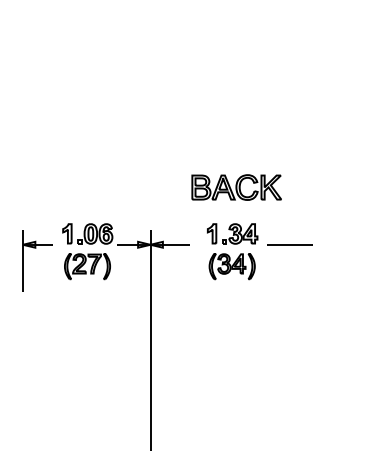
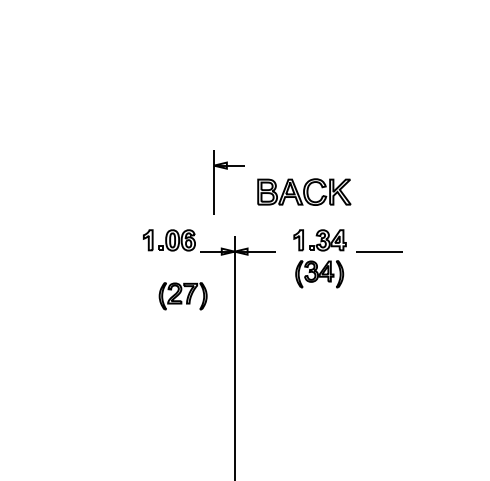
part: (236, 186) -> (304, 191), moved
part: (35, 248) -> (227, 169), moved
part: (86, 266) -> (182, 296), moved

